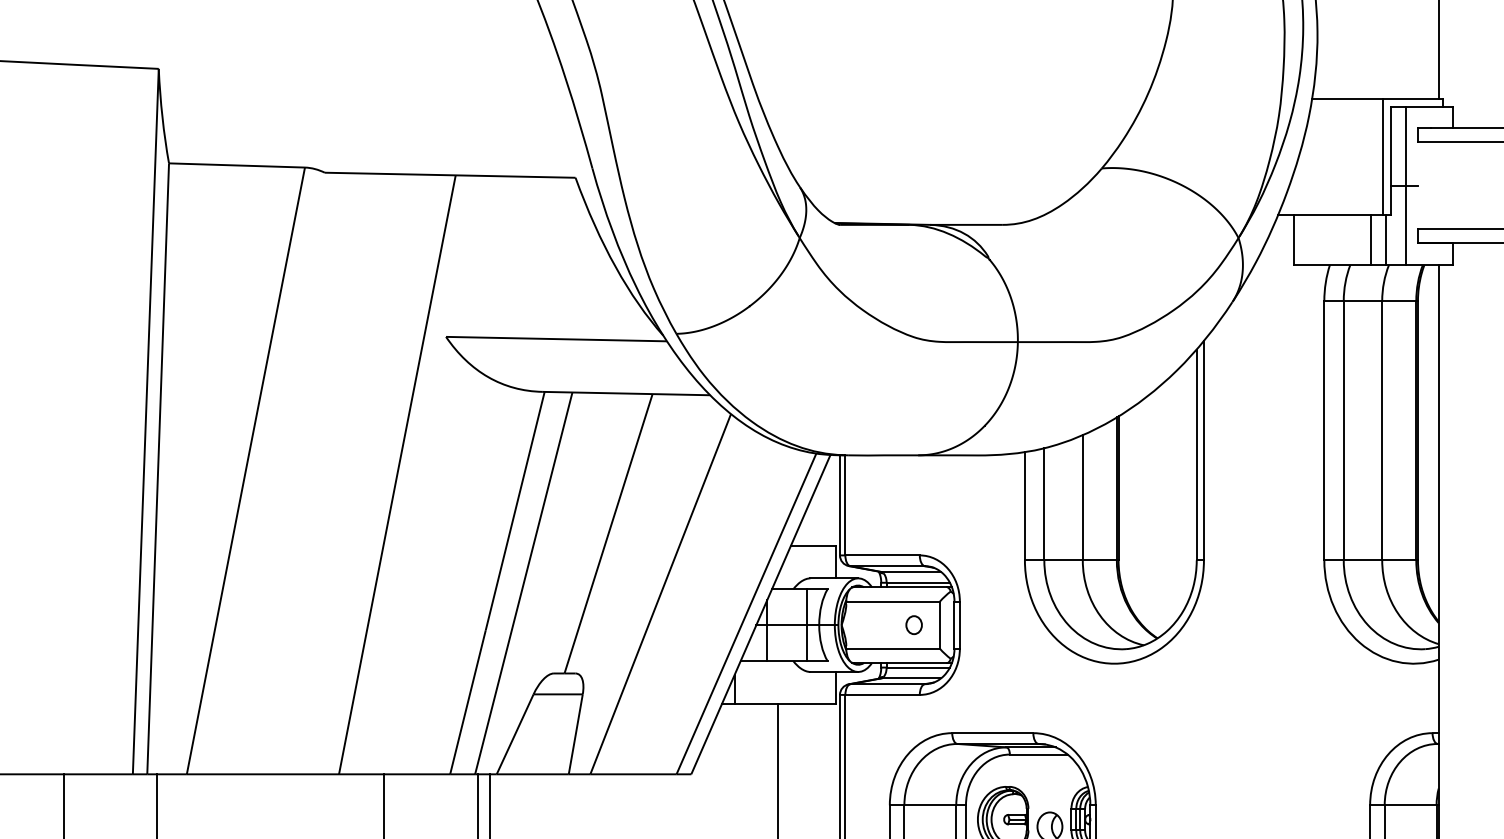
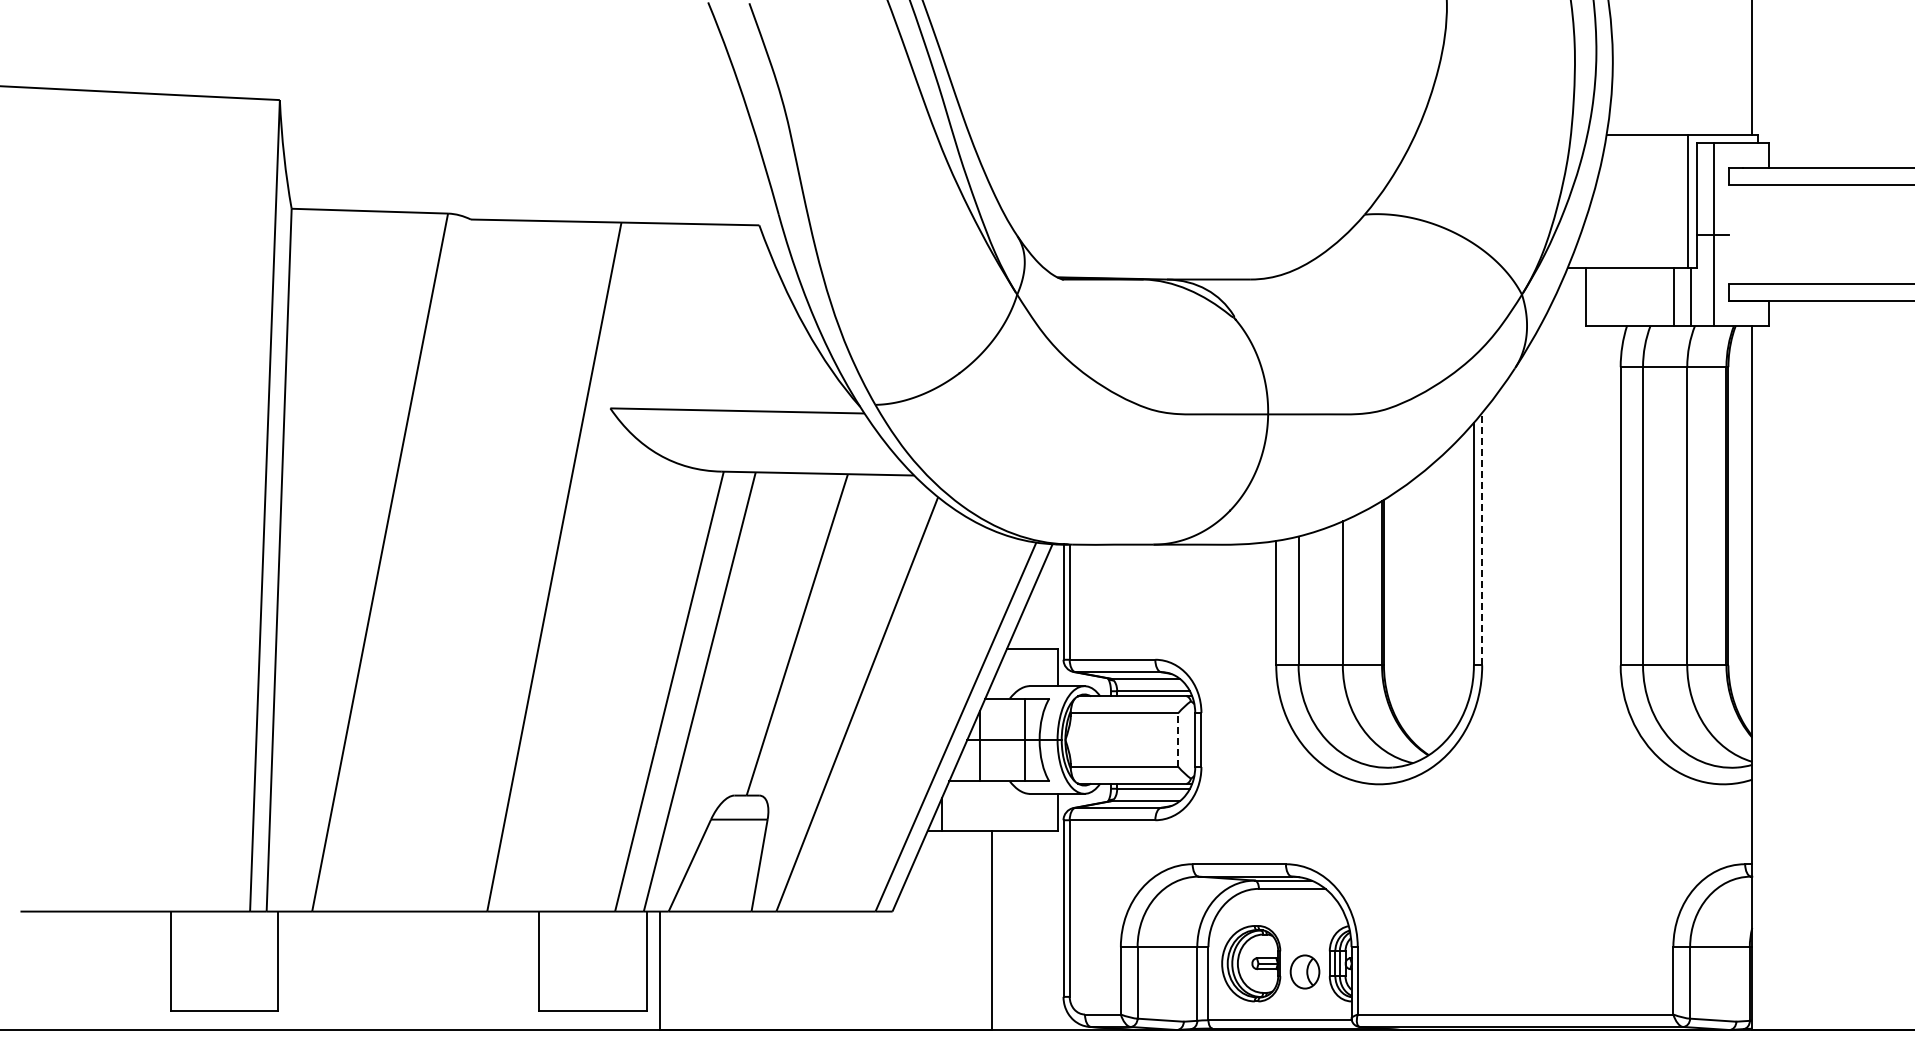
line: (1204, 450) -> (1482, 538), solid -> dashed
part: (913, 624) -> (1148, 739), removed
line: (939, 624) -> (1178, 739), solid -> dashed

